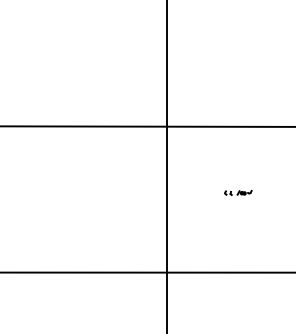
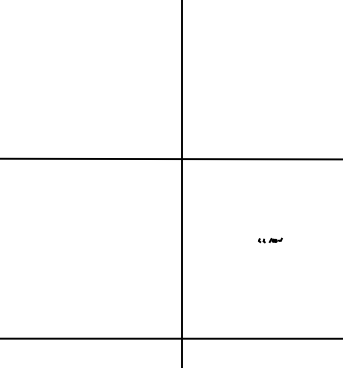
part: (238, 192) -> (270, 240), size x0.7

